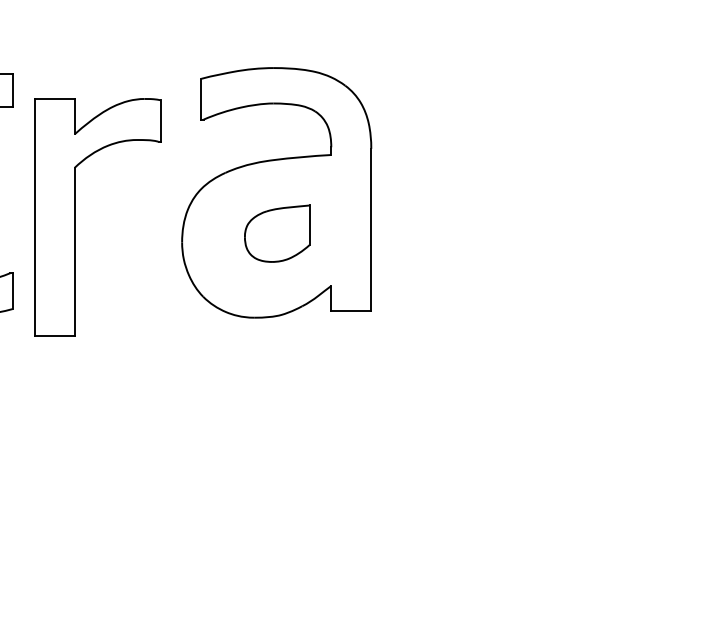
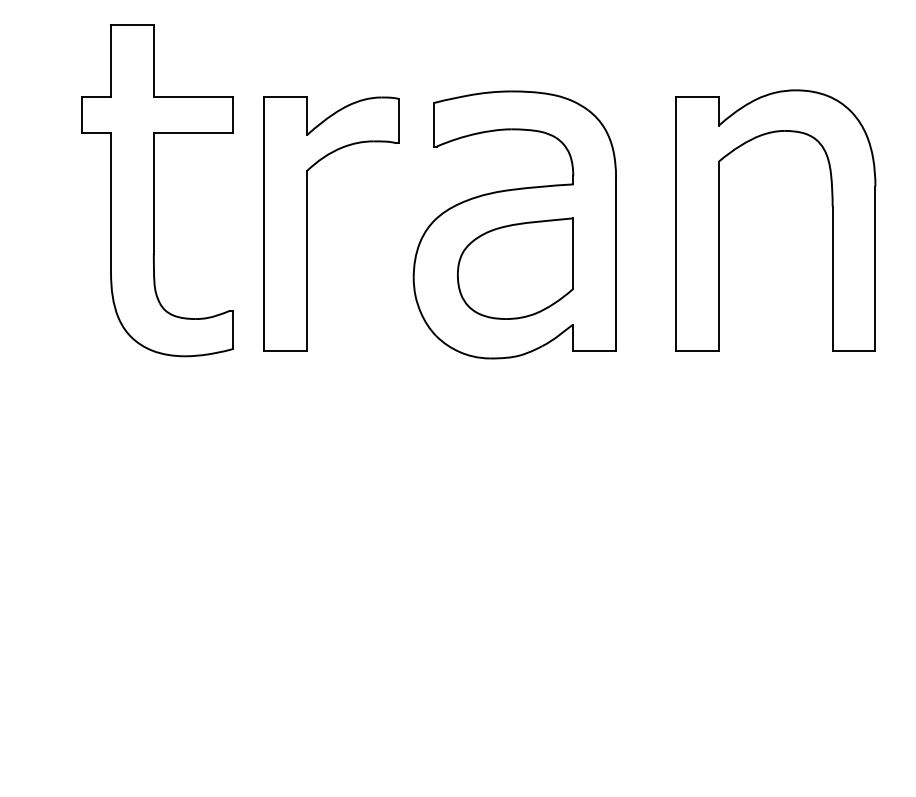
part: (468, 188) -> (719, 220), added
part: (75, 216) -> (307, 223), moved
part: (277, 233) -> (515, 268), size x1.67

